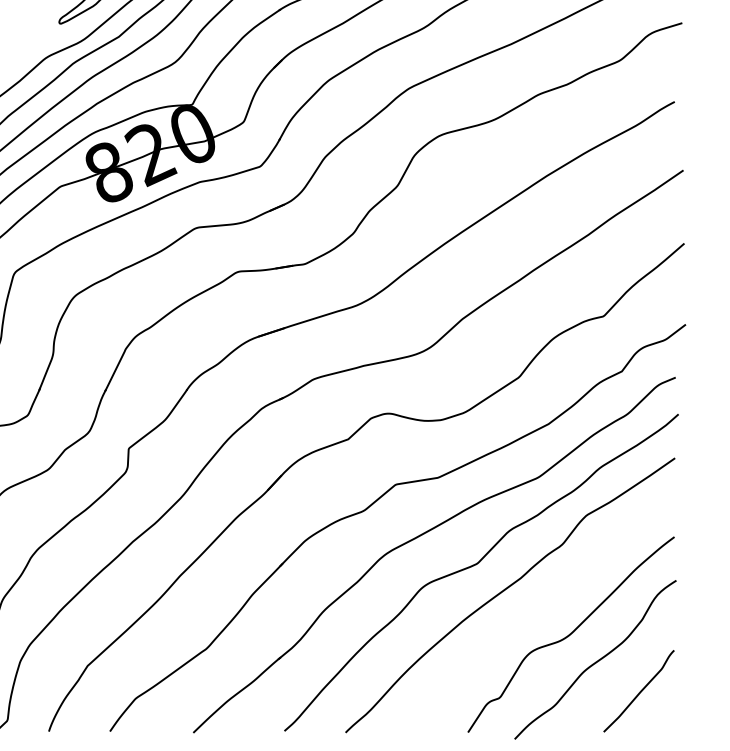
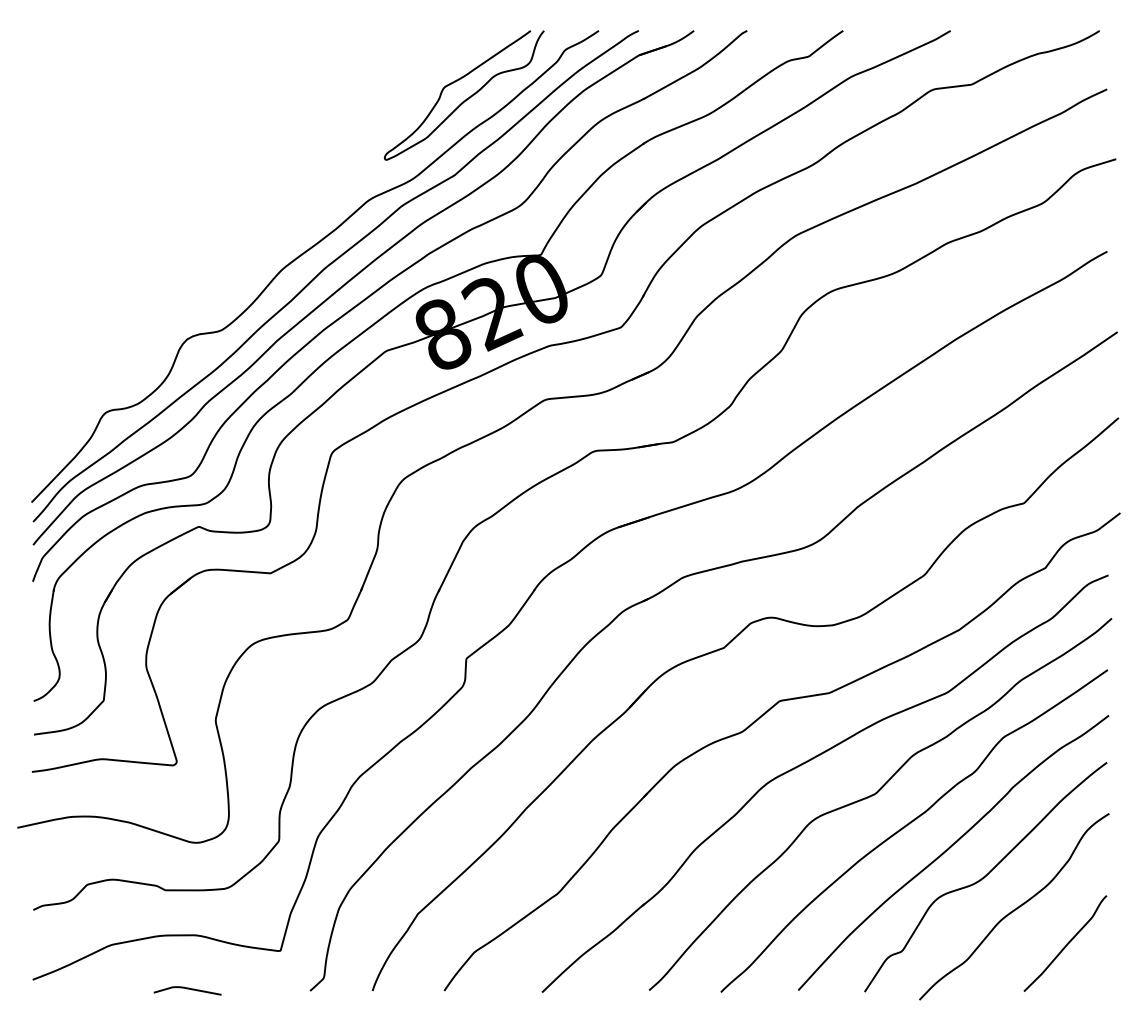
curve: (541, 610) -> (950, 848), added

